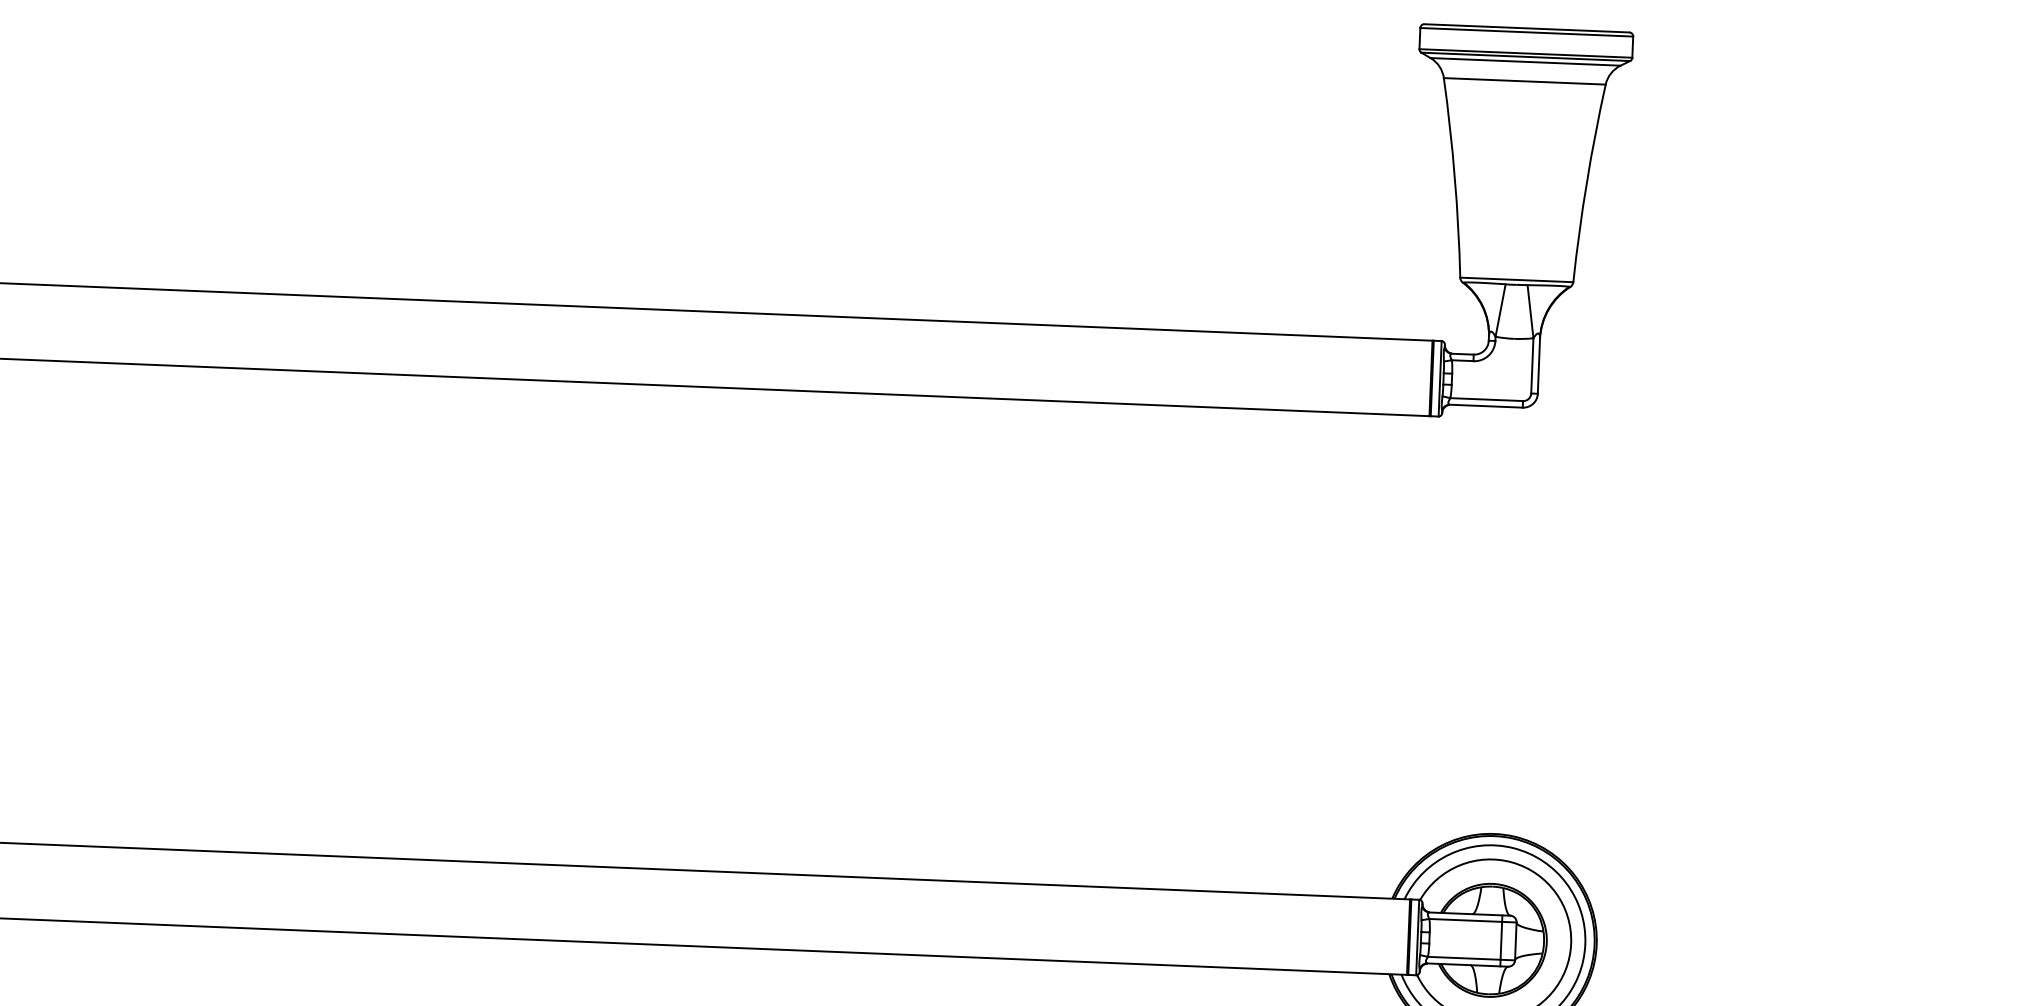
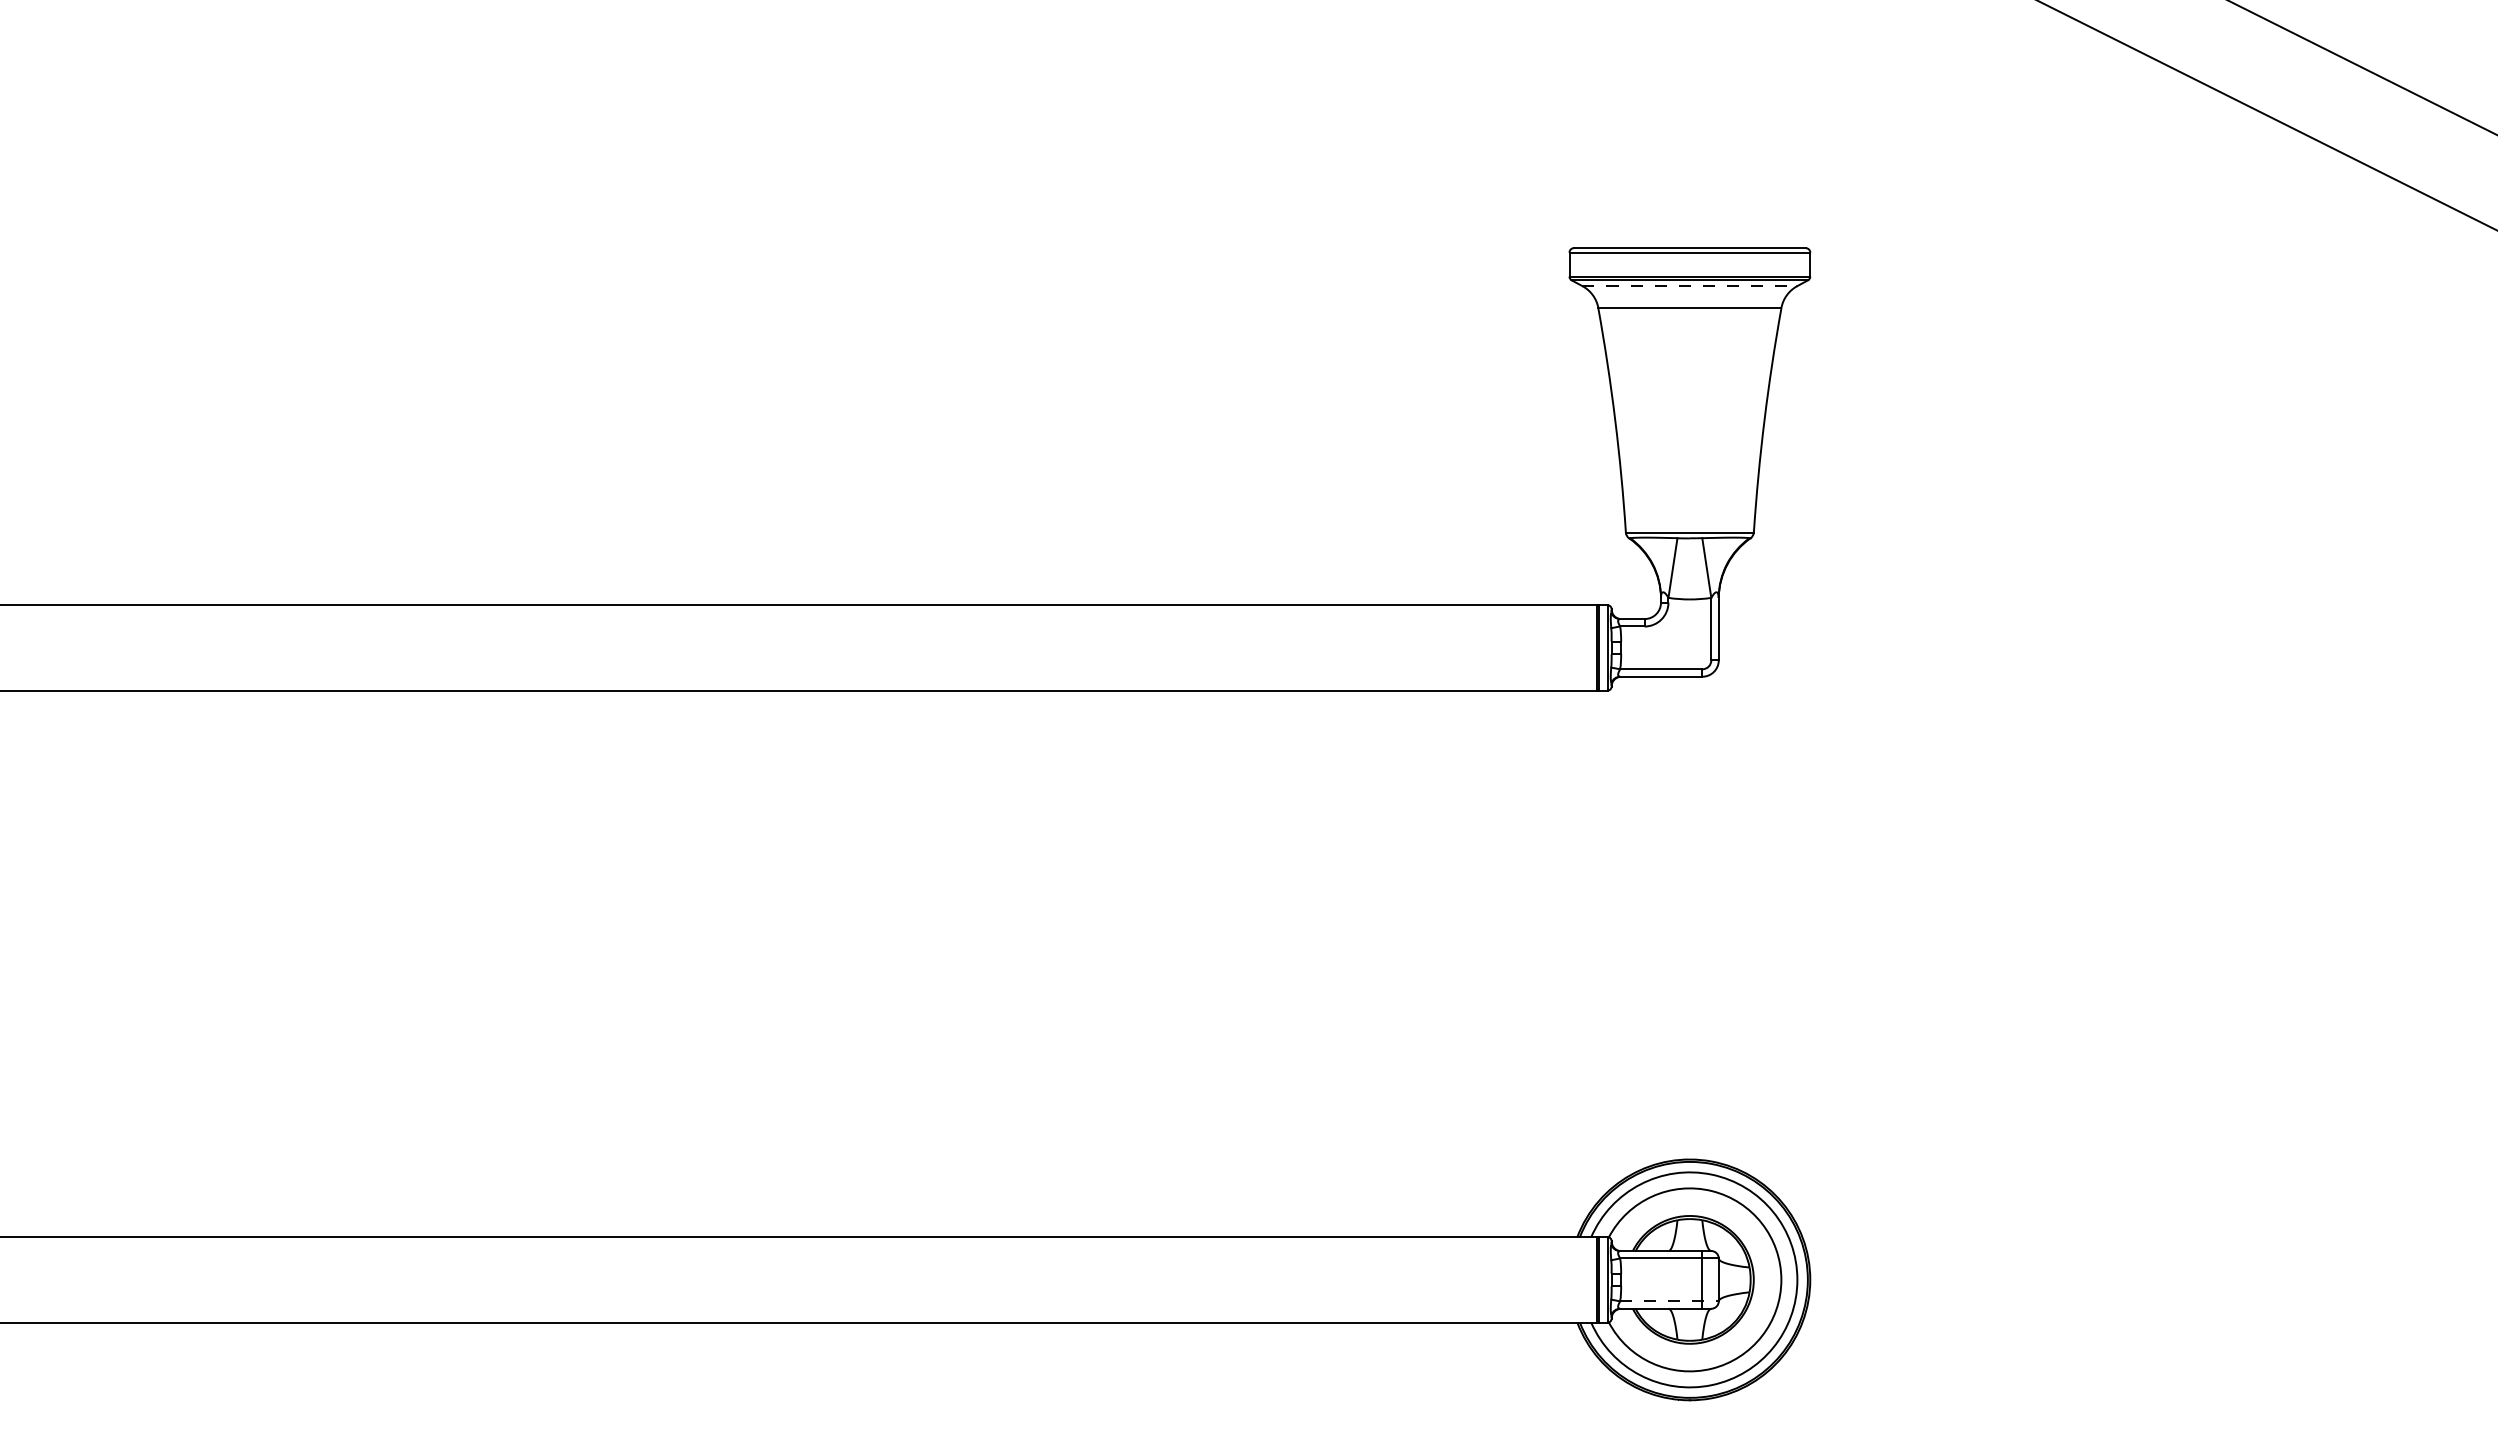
line: (1525, 62) -> (1689, 286), solid -> dashed
line: (1471, 958) -> (1669, 1301), solid -> dashed

